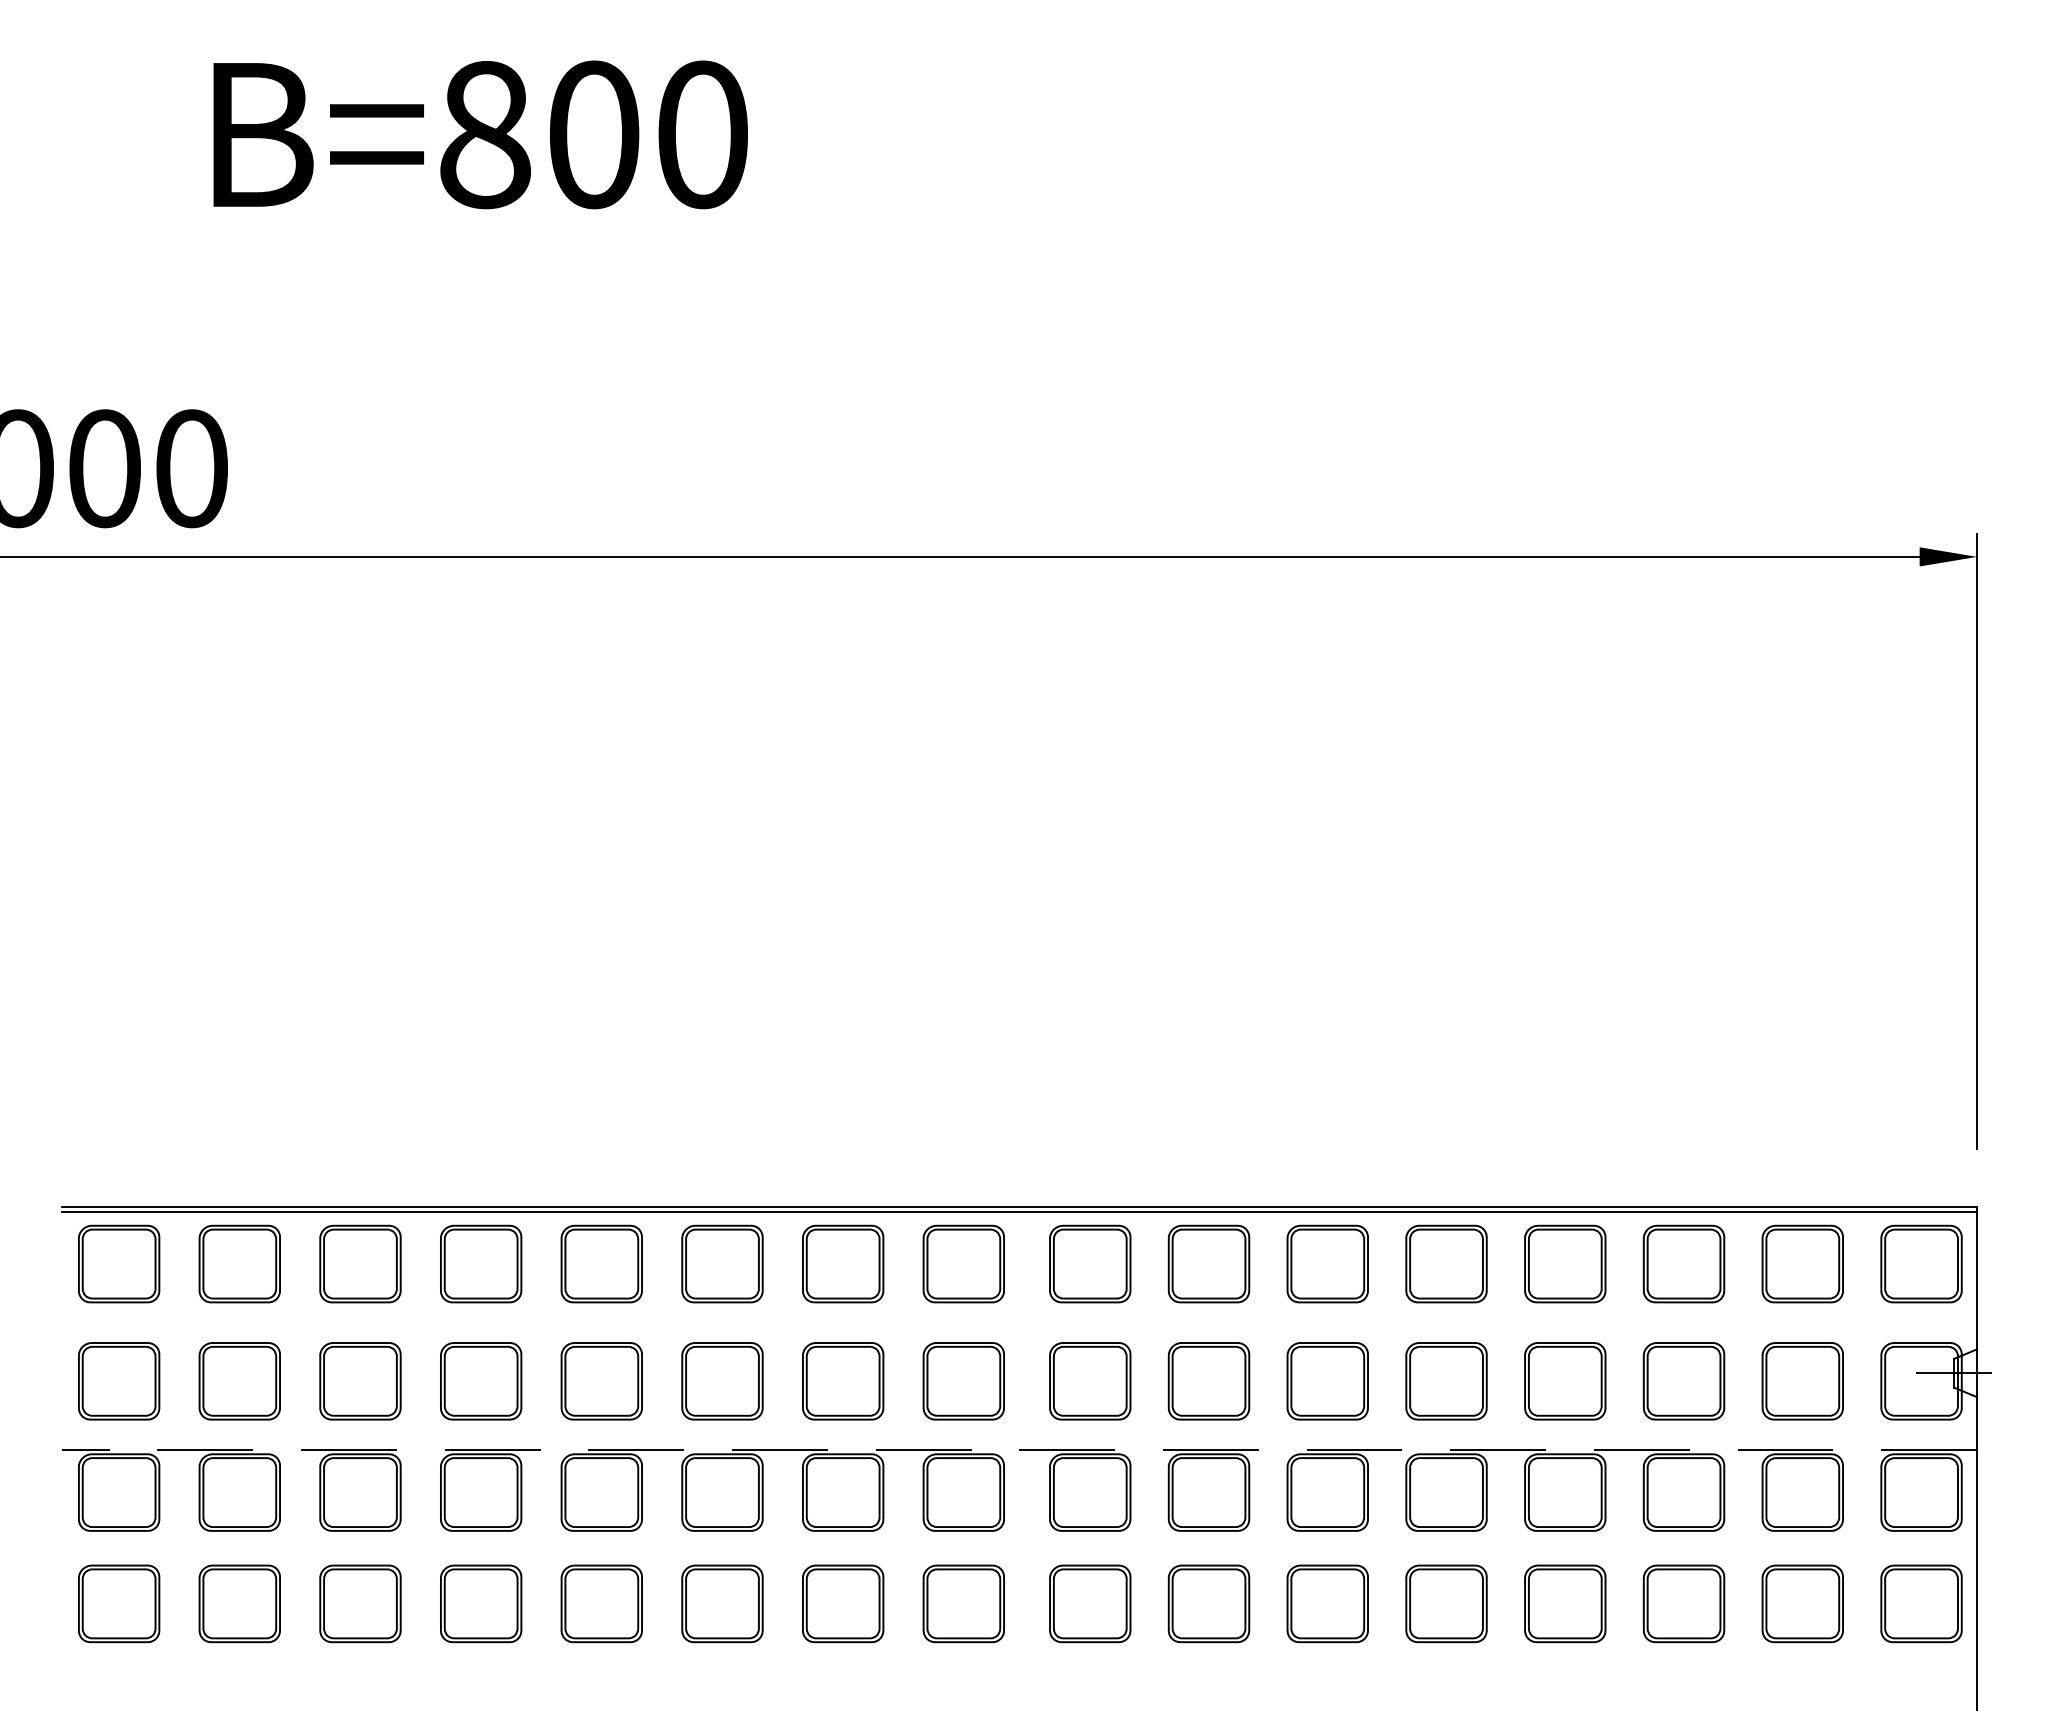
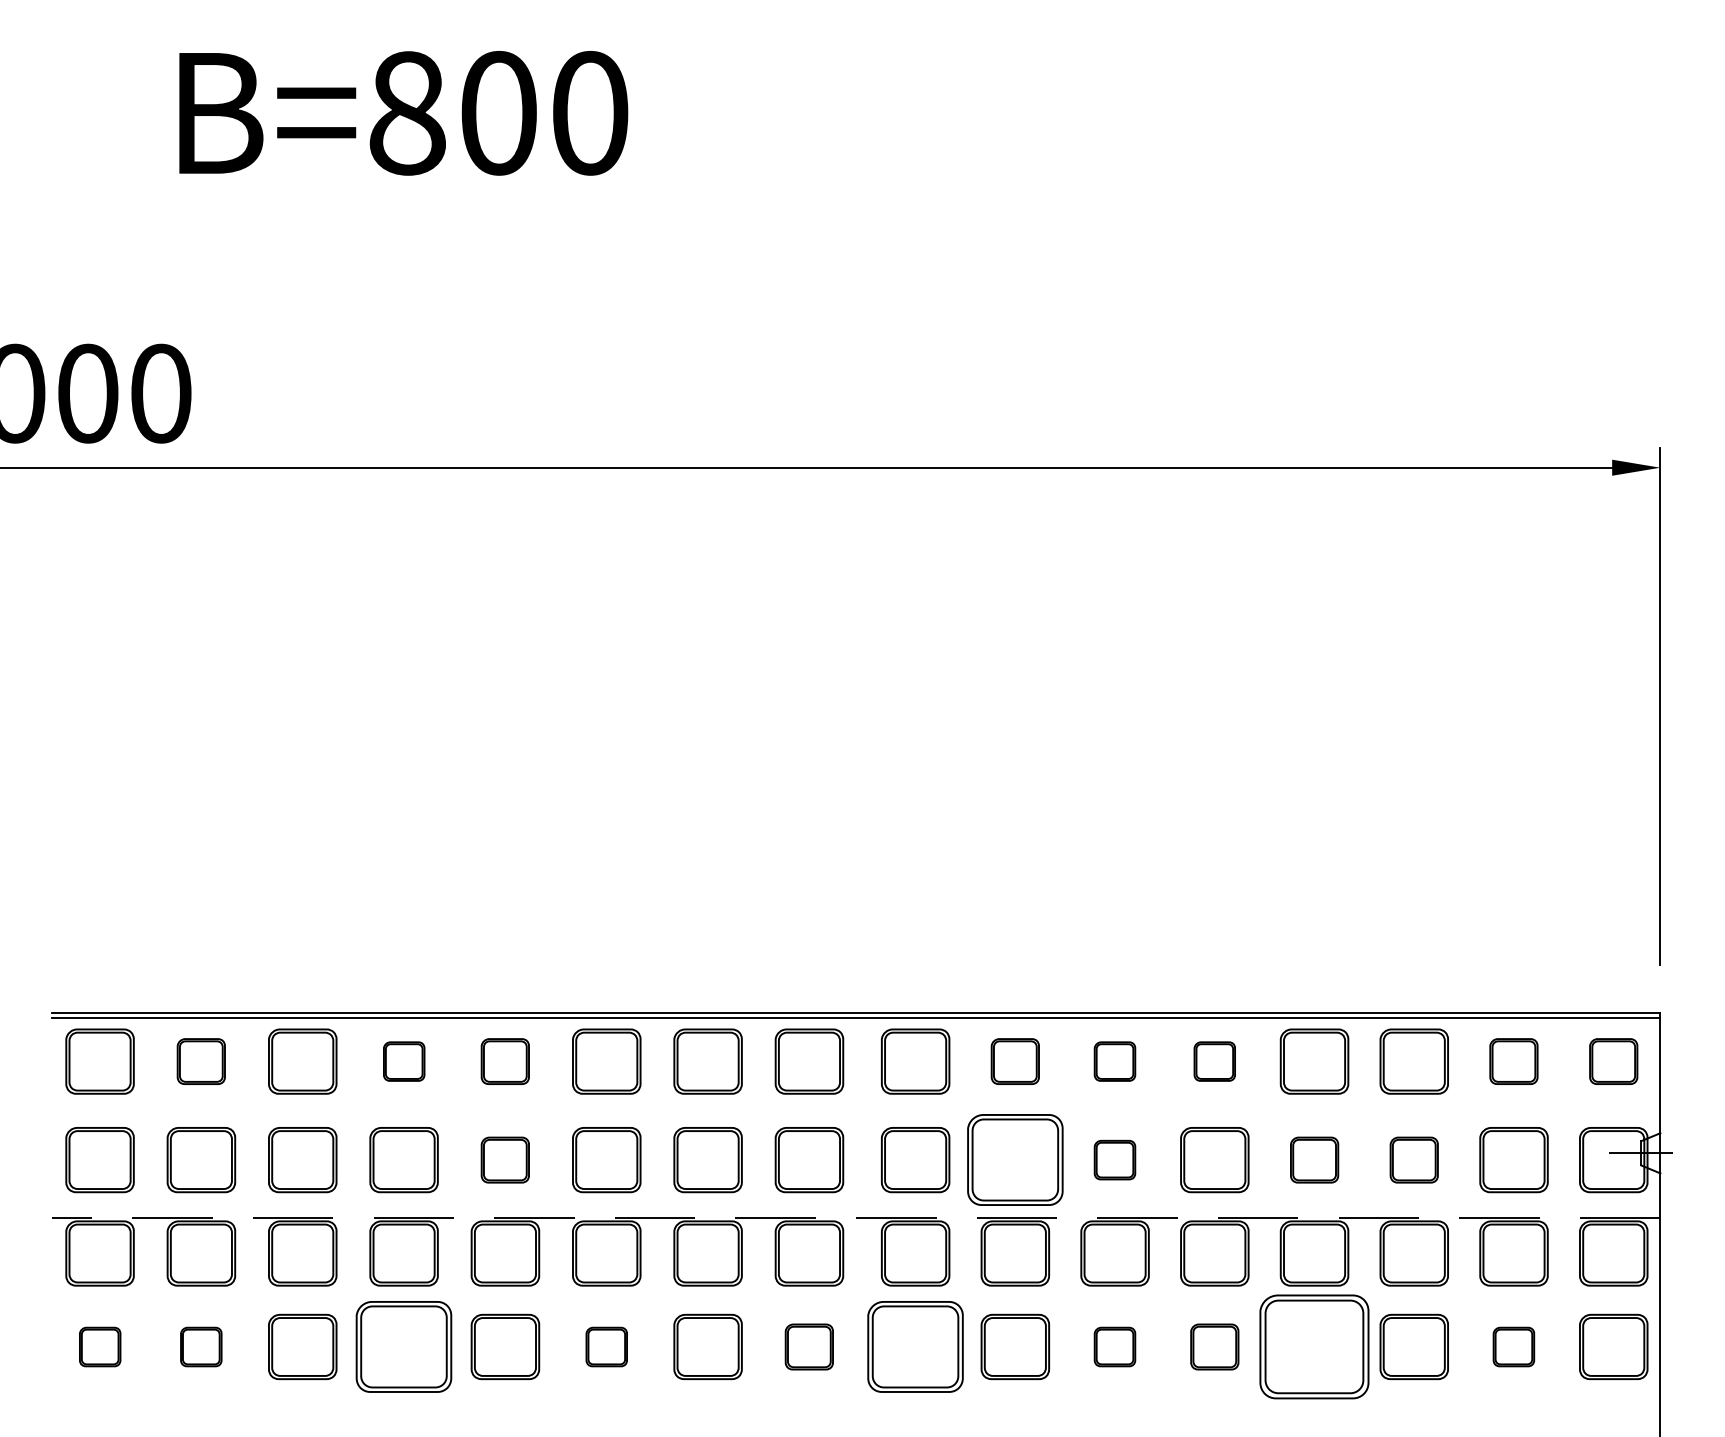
part: (239, 1263) -> (201, 1061), size x0.7
part: (481, 1263) -> (404, 1061), size x0.6
part: (601, 1263) -> (505, 1061), size x0.7
part: (1208, 1263) -> (1014, 1061), size x0.7
part: (1327, 1263) -> (1114, 1061), size x0.6
part: (1446, 1263) -> (1214, 1061), size x0.6
part: (1802, 1263) -> (1513, 1061), size x0.7
part: (1921, 1263) -> (1613, 1061), size x0.7
part: (601, 1381) -> (505, 1160), size x0.7
part: (1208, 1381) -> (1014, 1160), size x1.4
part: (1327, 1381) -> (1114, 1160), size x0.6
part: (1565, 1381) -> (1314, 1160), size x0.7
part: (1683, 1381) -> (1413, 1160), size x0.7
part: (119, 1603) -> (100, 1346), size x0.6
part: (239, 1603) -> (201, 1346), size x0.6
part: (481, 1603) -> (404, 1346), size x1.4
part: (722, 1603) -> (606, 1346), size x0.6
part: (963, 1603) -> (809, 1346), size x0.7
part: (1090, 1603) -> (915, 1346), size x1.4
part: (1327, 1603) -> (1114, 1346), size x0.6
part: (1446, 1603) -> (1214, 1346), size x0.7
part: (1565, 1603) -> (1314, 1346), size x1.6
part: (1802, 1603) -> (1513, 1346), size x0.6

